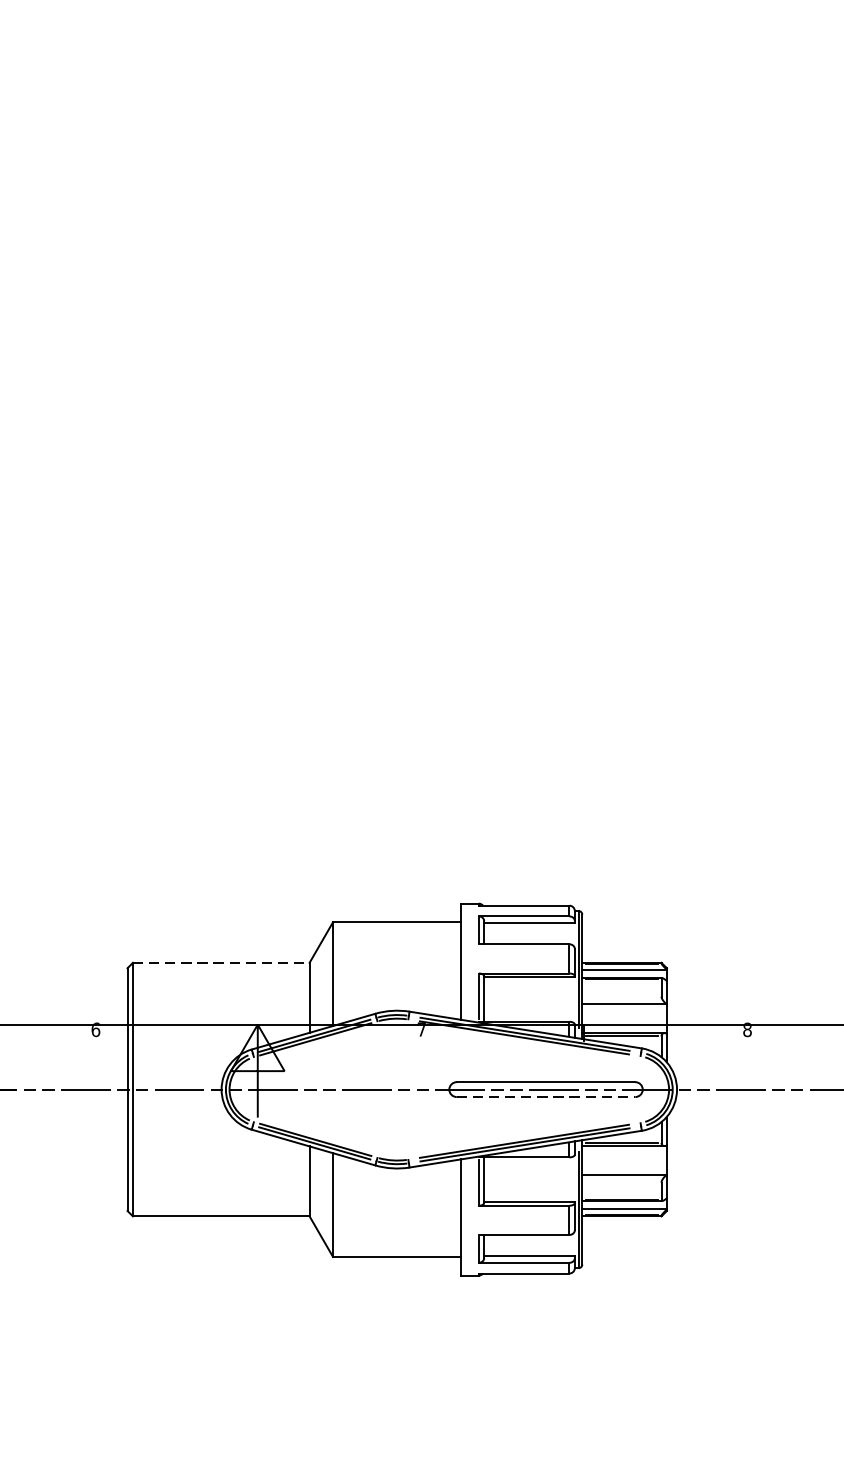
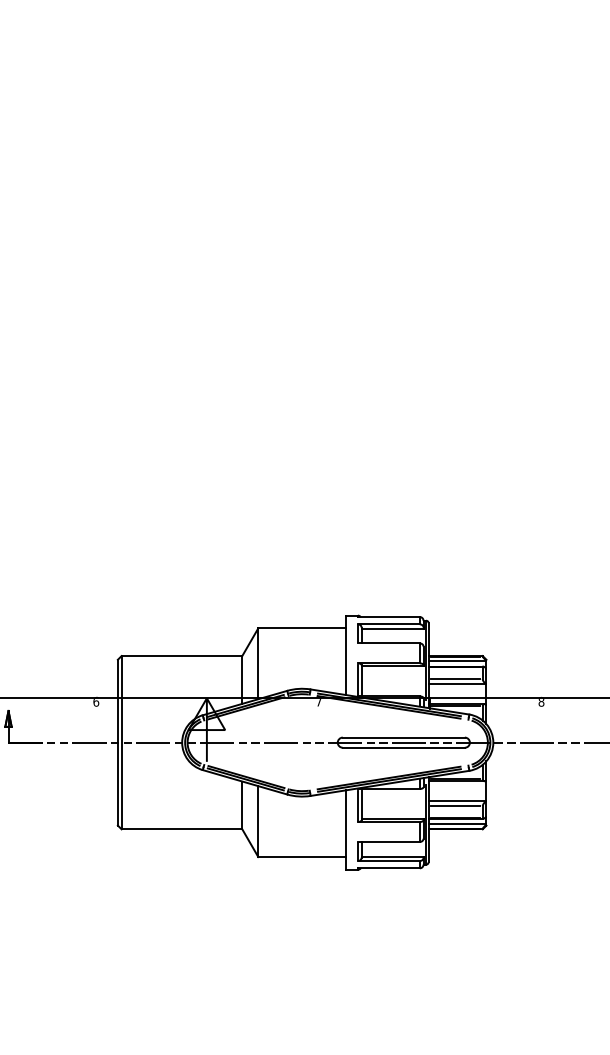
line: (222, 963) -> (182, 656), dashed -> solid
line: (621, 997) -> (455, 679), added
line: (545, 1096) -> (403, 747), dashed -> solid
line: (621, 1183) -> (455, 806), added

